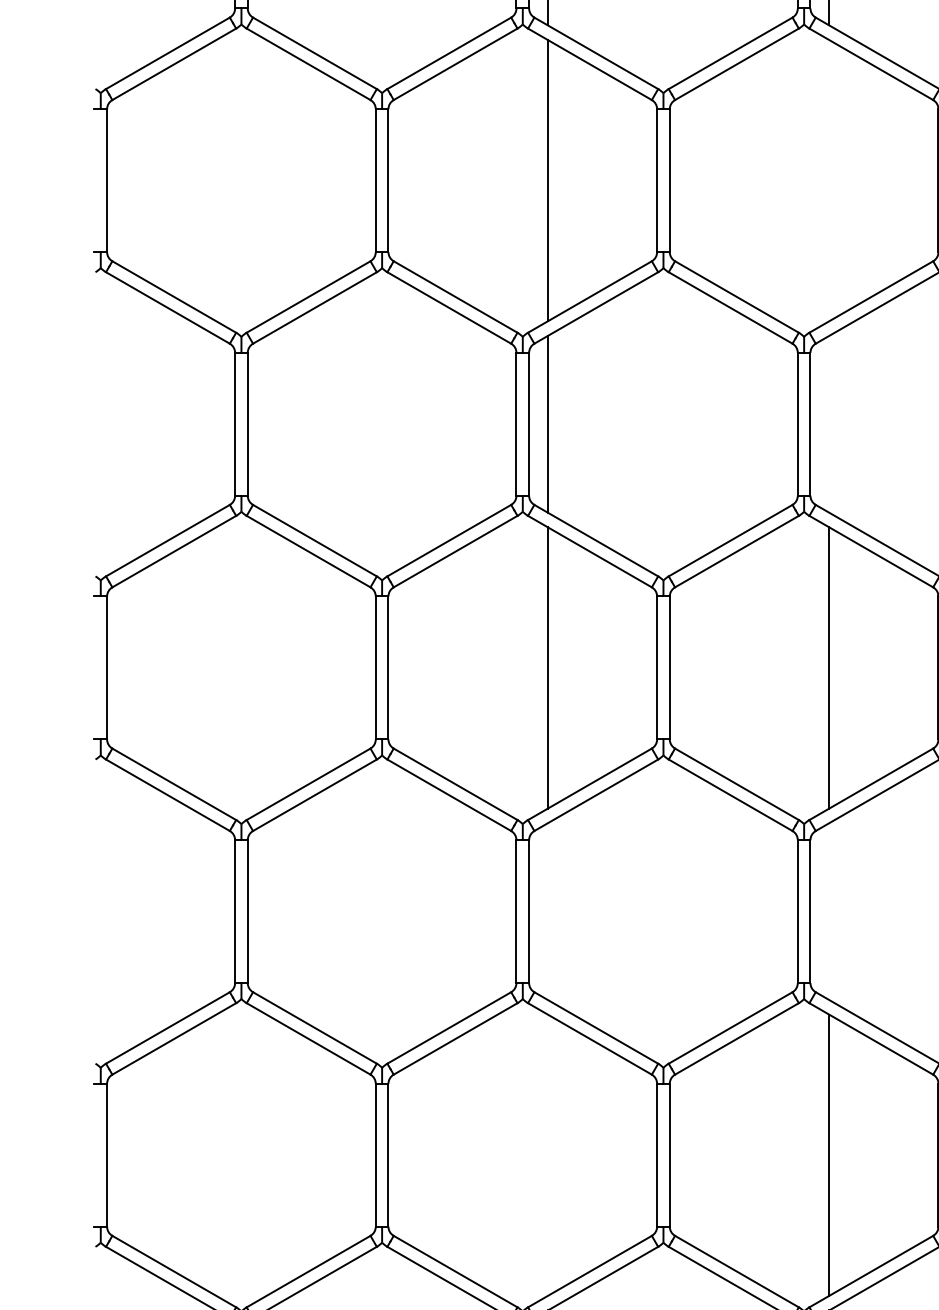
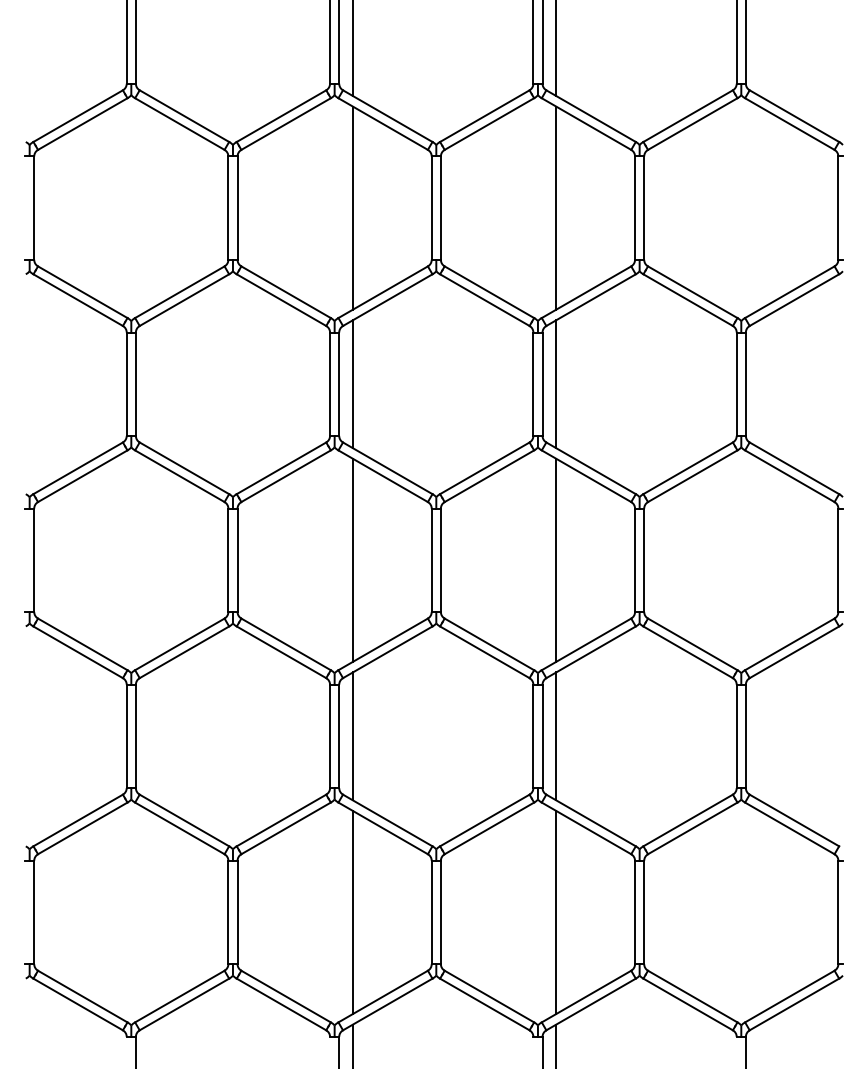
line: (829, 179) -> (556, 207), added
line: (829, 424) -> (556, 384), added
line: (547, 911) -> (352, 736), added
line: (829, 911) -> (556, 736), added
line: (547, 1155) -> (352, 912), added

